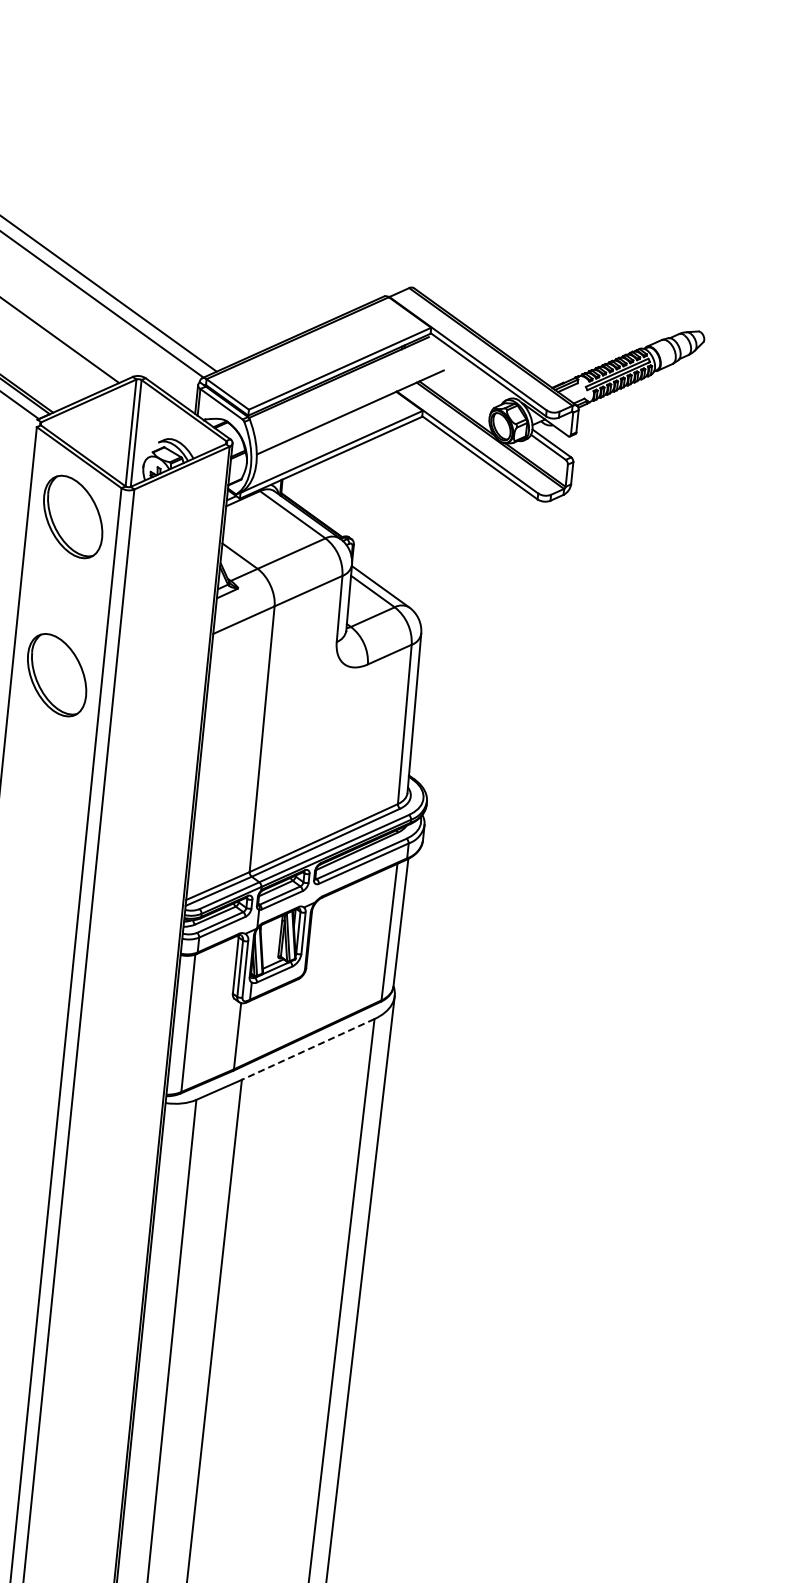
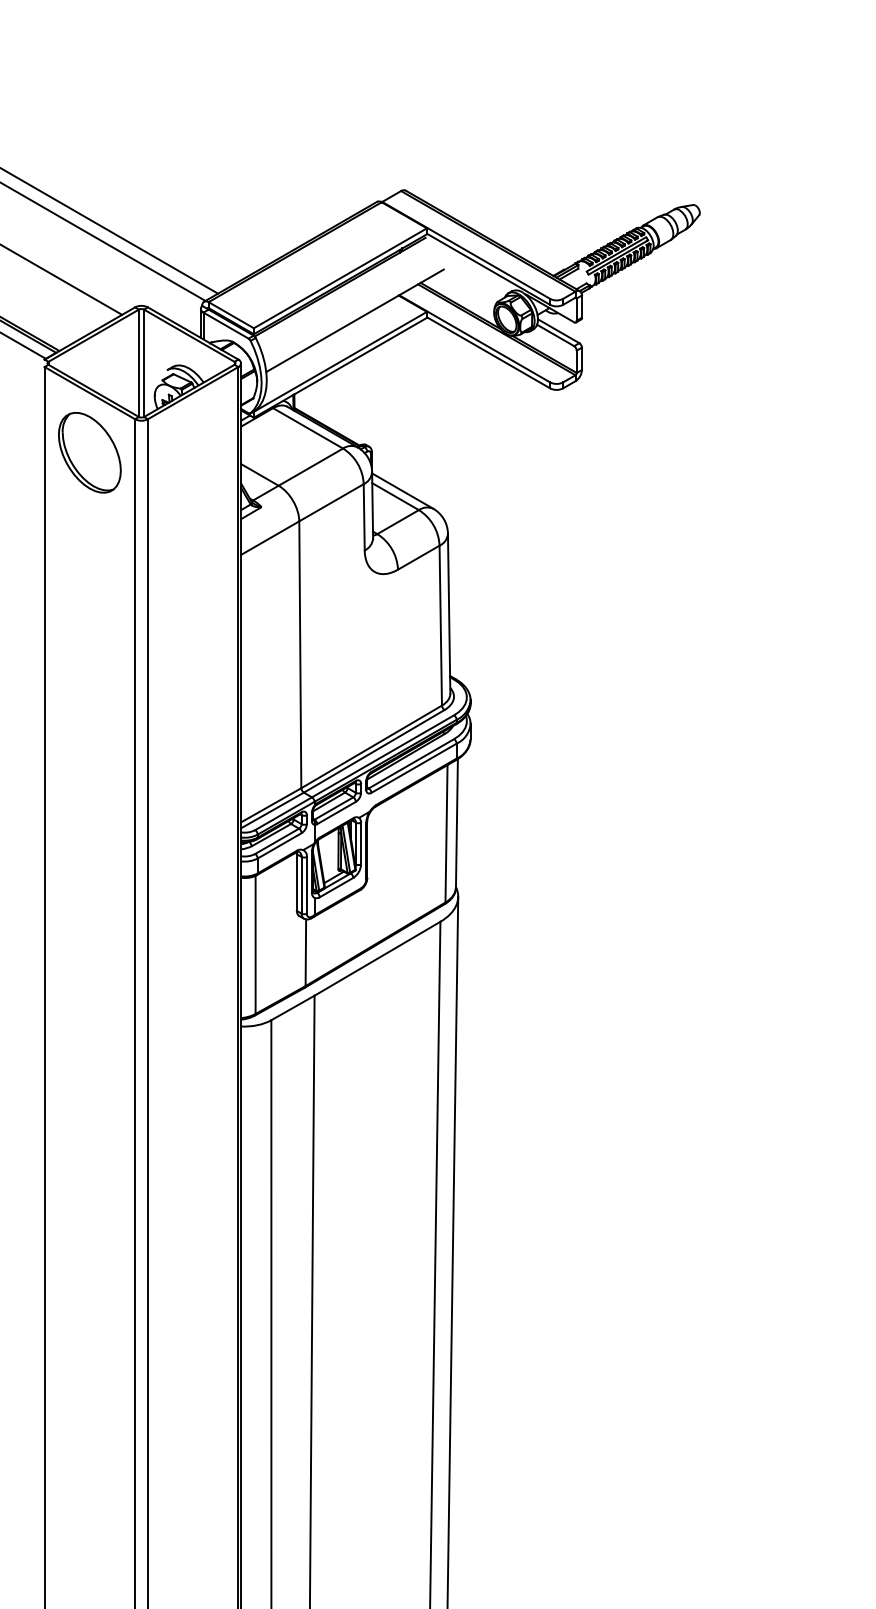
part: (56, 674) -> (89, 611), removed
line: (308, 1049) -> (377, 958), dashed -> solid

